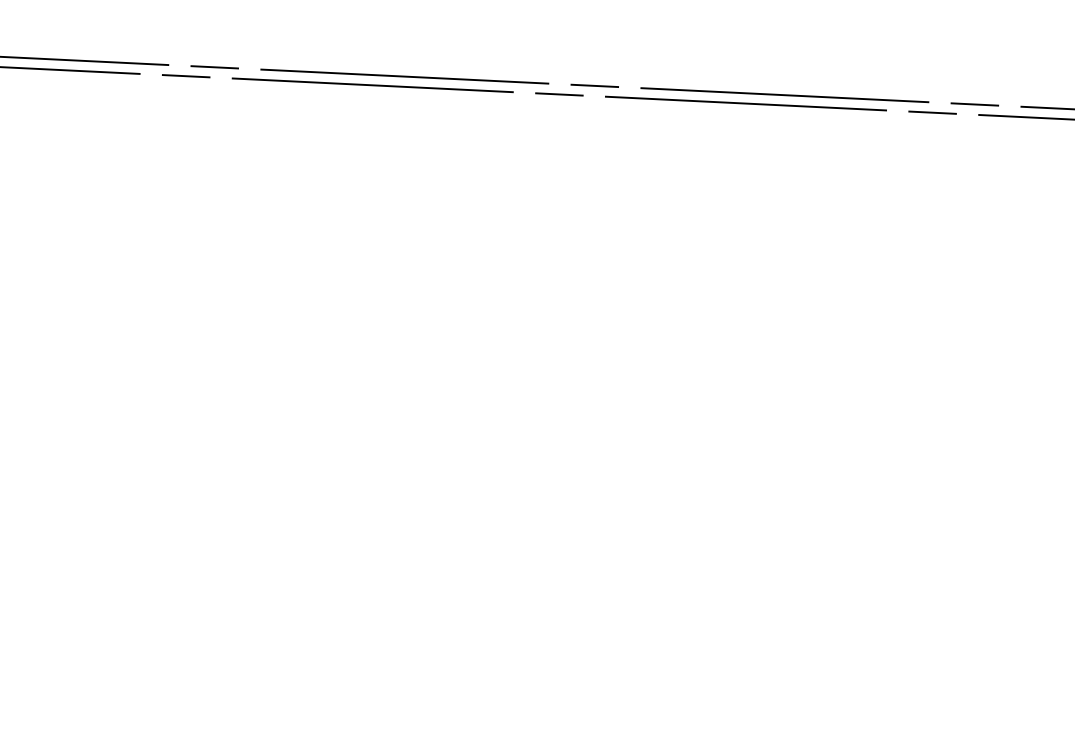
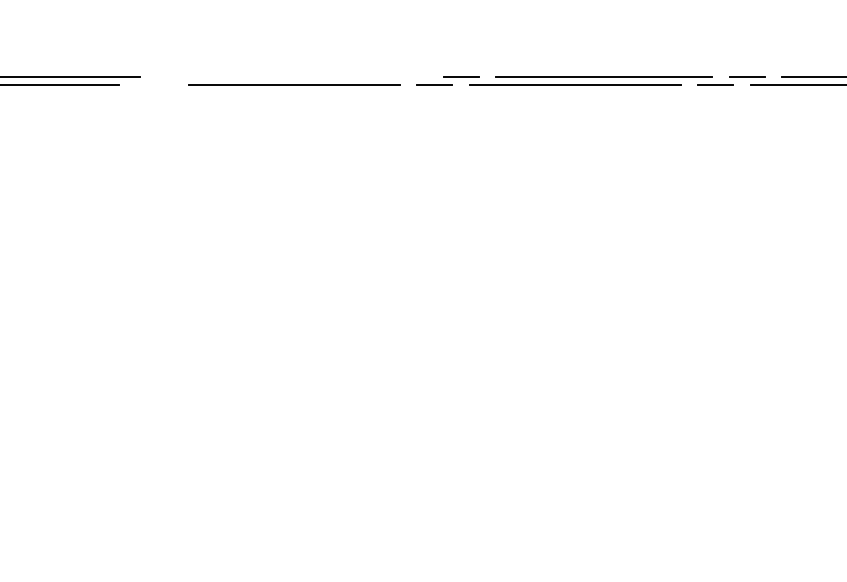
line: (214, 67) -> (174, 77), removed
line: (185, 75) -> (153, 84), removed
line: (404, 77) -> (317, 77), removed

